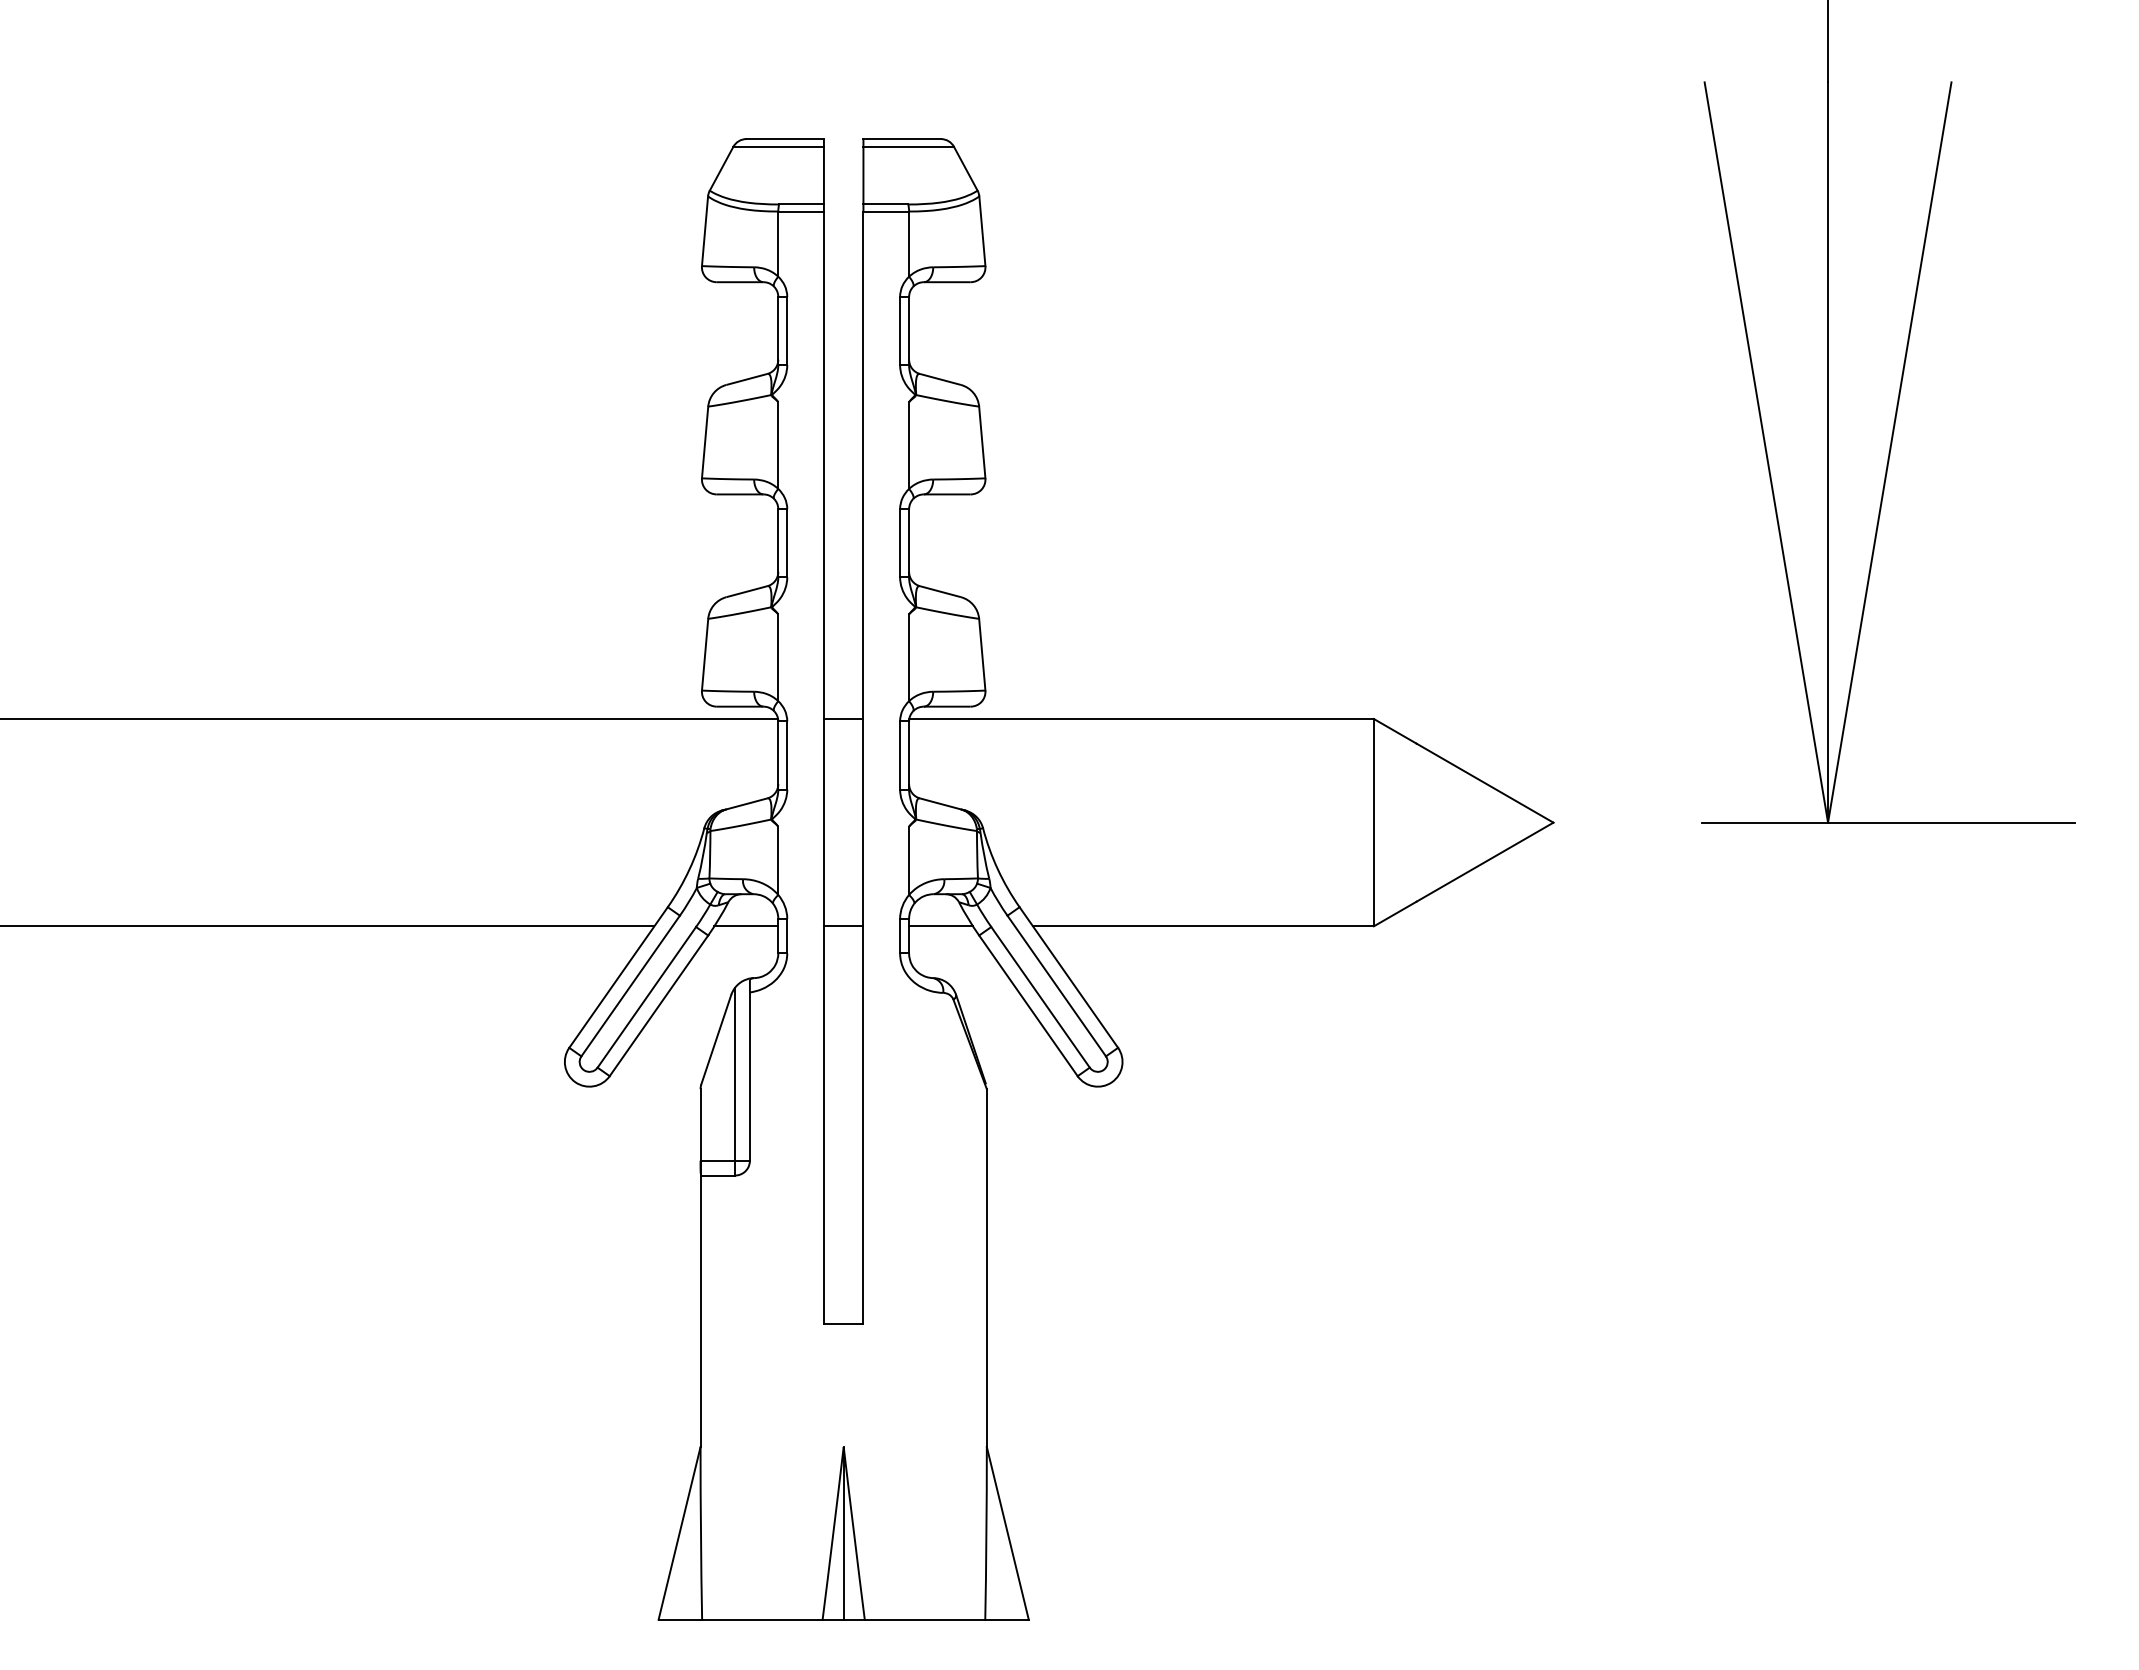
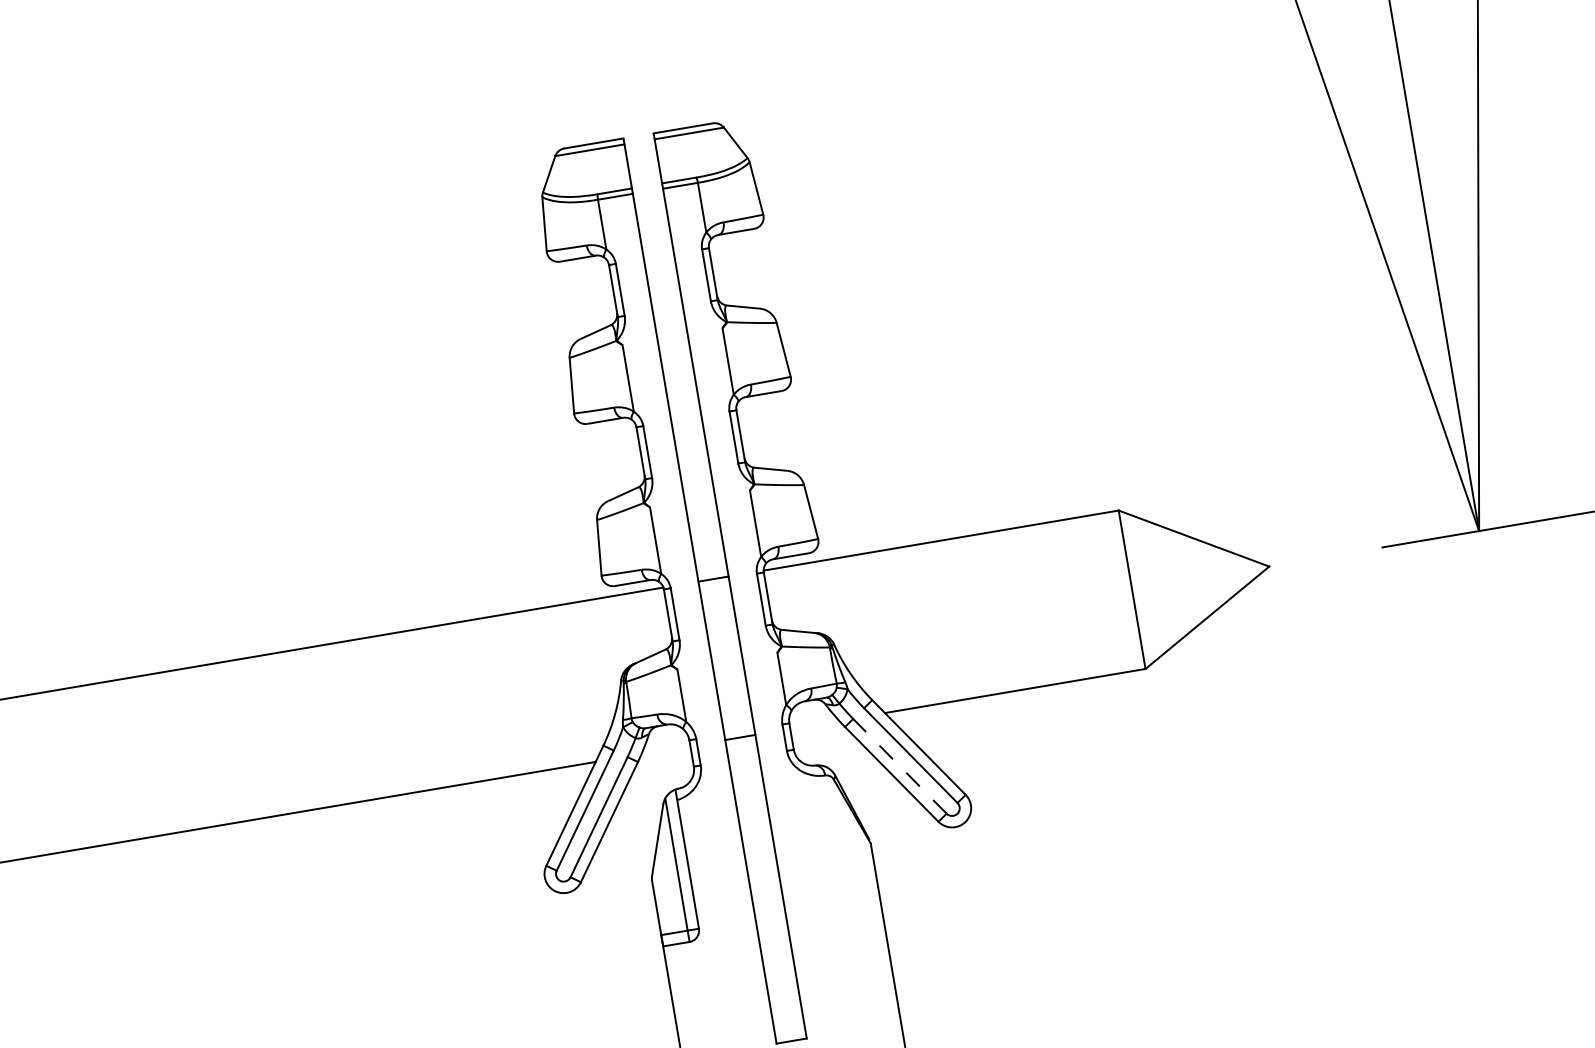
line: (746, 926) -> (666, 750), removed
line: (940, 926) -> (814, 725), removed
line: (1040, 997) -> (899, 766), solid -> dashed

